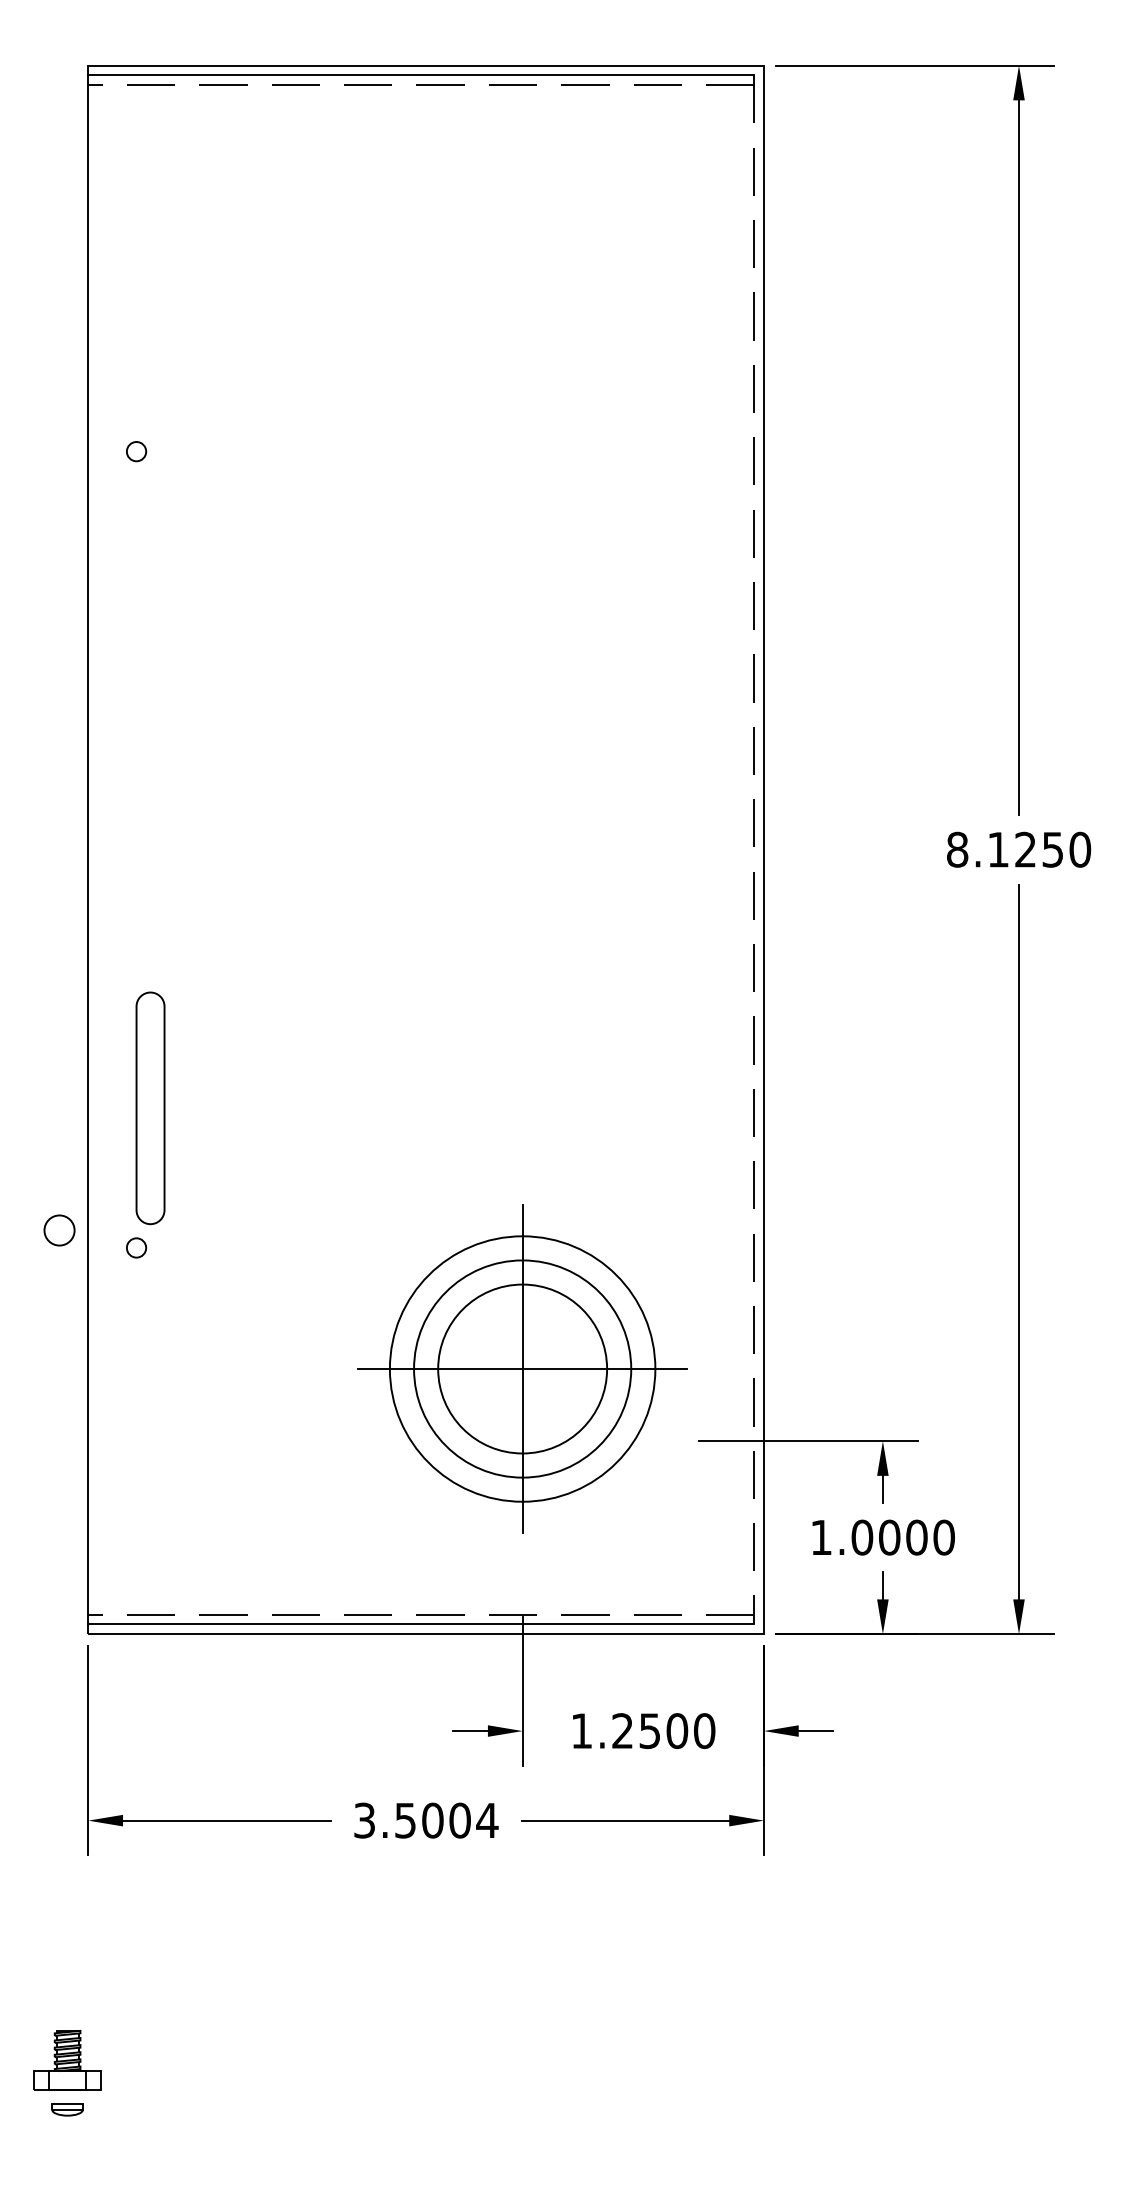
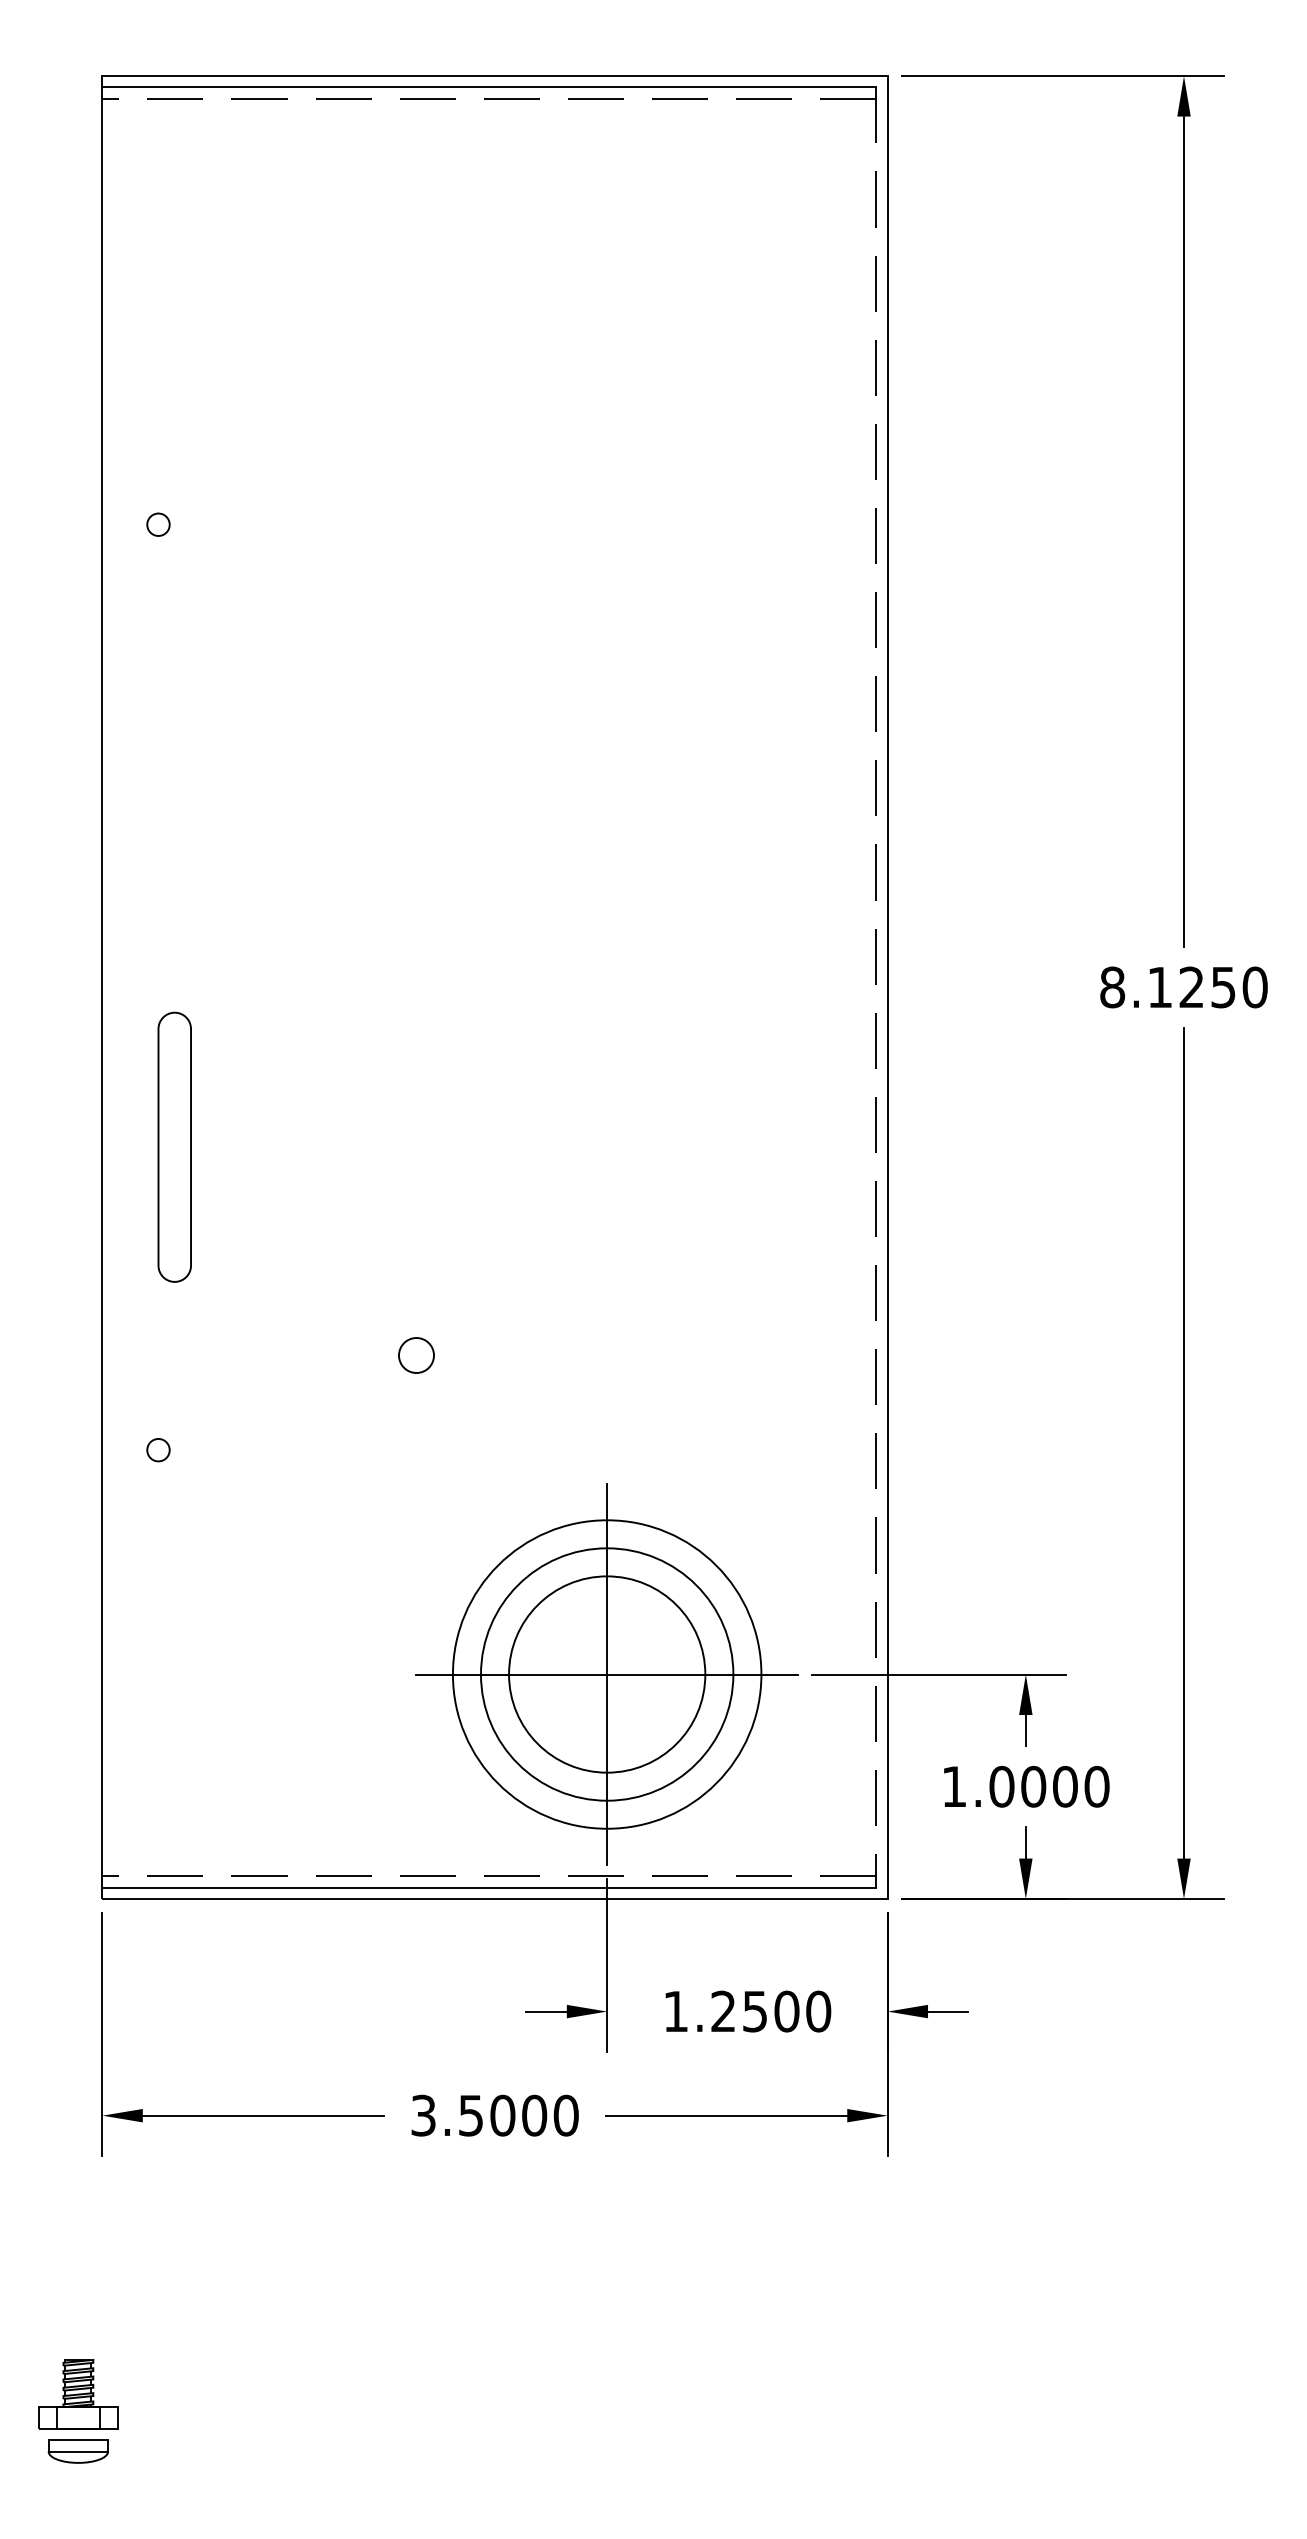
part: (150, 1108) -> (174, 1147), moved
circle: (59, 1230) -> (416, 1355), moved
part: (522, 1368) -> (607, 1673), moved
text: (487, 1820) -> (566, 2115), 3.5004 -> 3.5000
part: (67, 2109) -> (78, 2451), size x1.67

